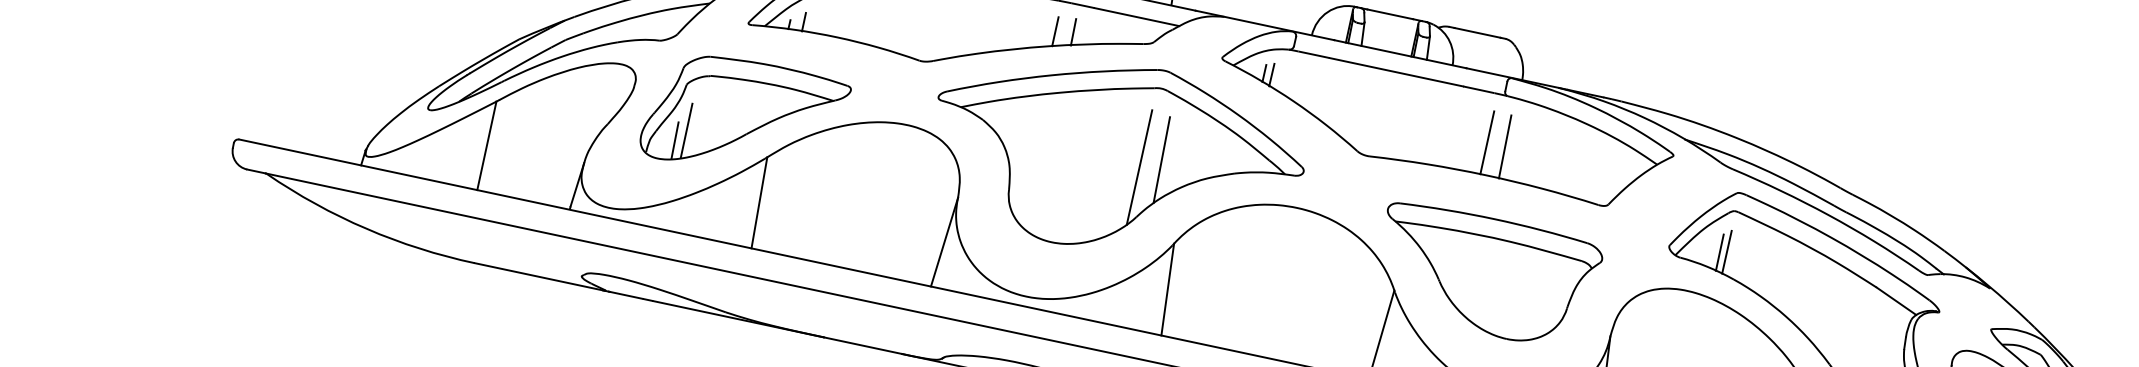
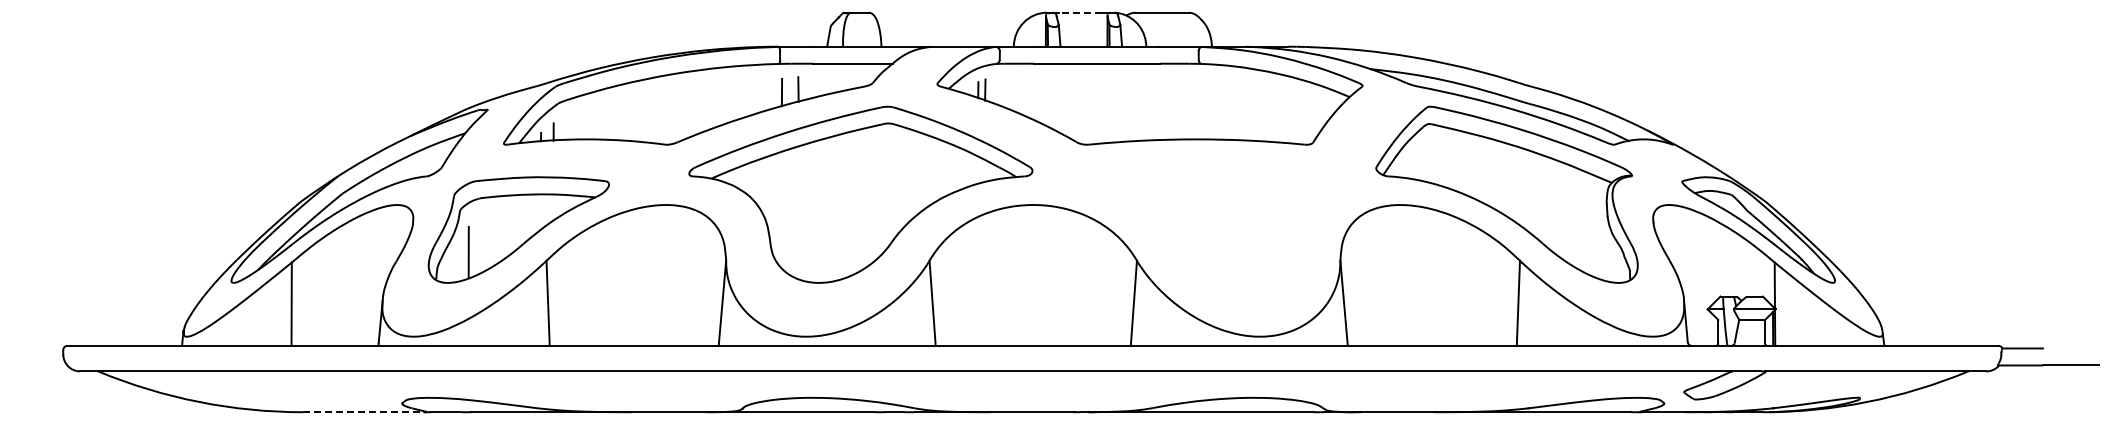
line: (1390, 14) -> (1080, 12), solid -> dashed
line: (674, 140) -> (459, 263), removed
line: (1487, 142) -> (1192, 109), removed
line: (1504, 146) -> (1208, 109), removed
line: (1161, 159) -> (902, 187), removed
line: (1139, 167) -> (883, 198), removed
line: (1719, 252) -> (1422, 164), removed
line: (1727, 252) -> (1429, 162), removed
part: (1485, 275) -> (1216, 229), removed
line: (538, 277) -> (363, 412), solid -> dashed

